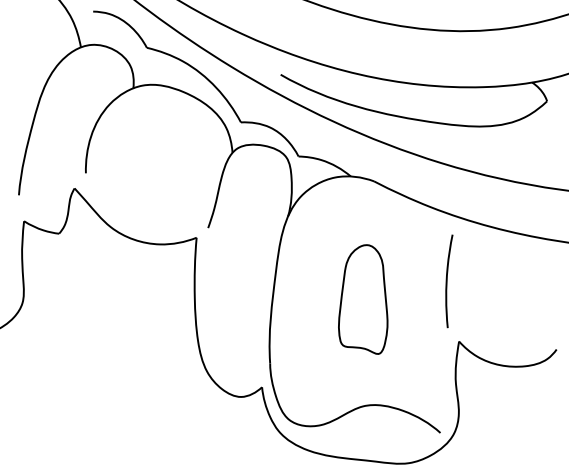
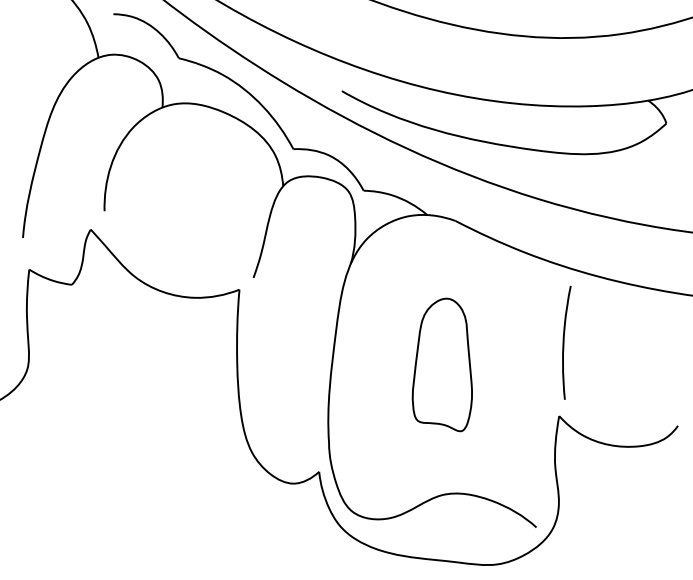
curve: (447, 281) -> (564, 342), moved

